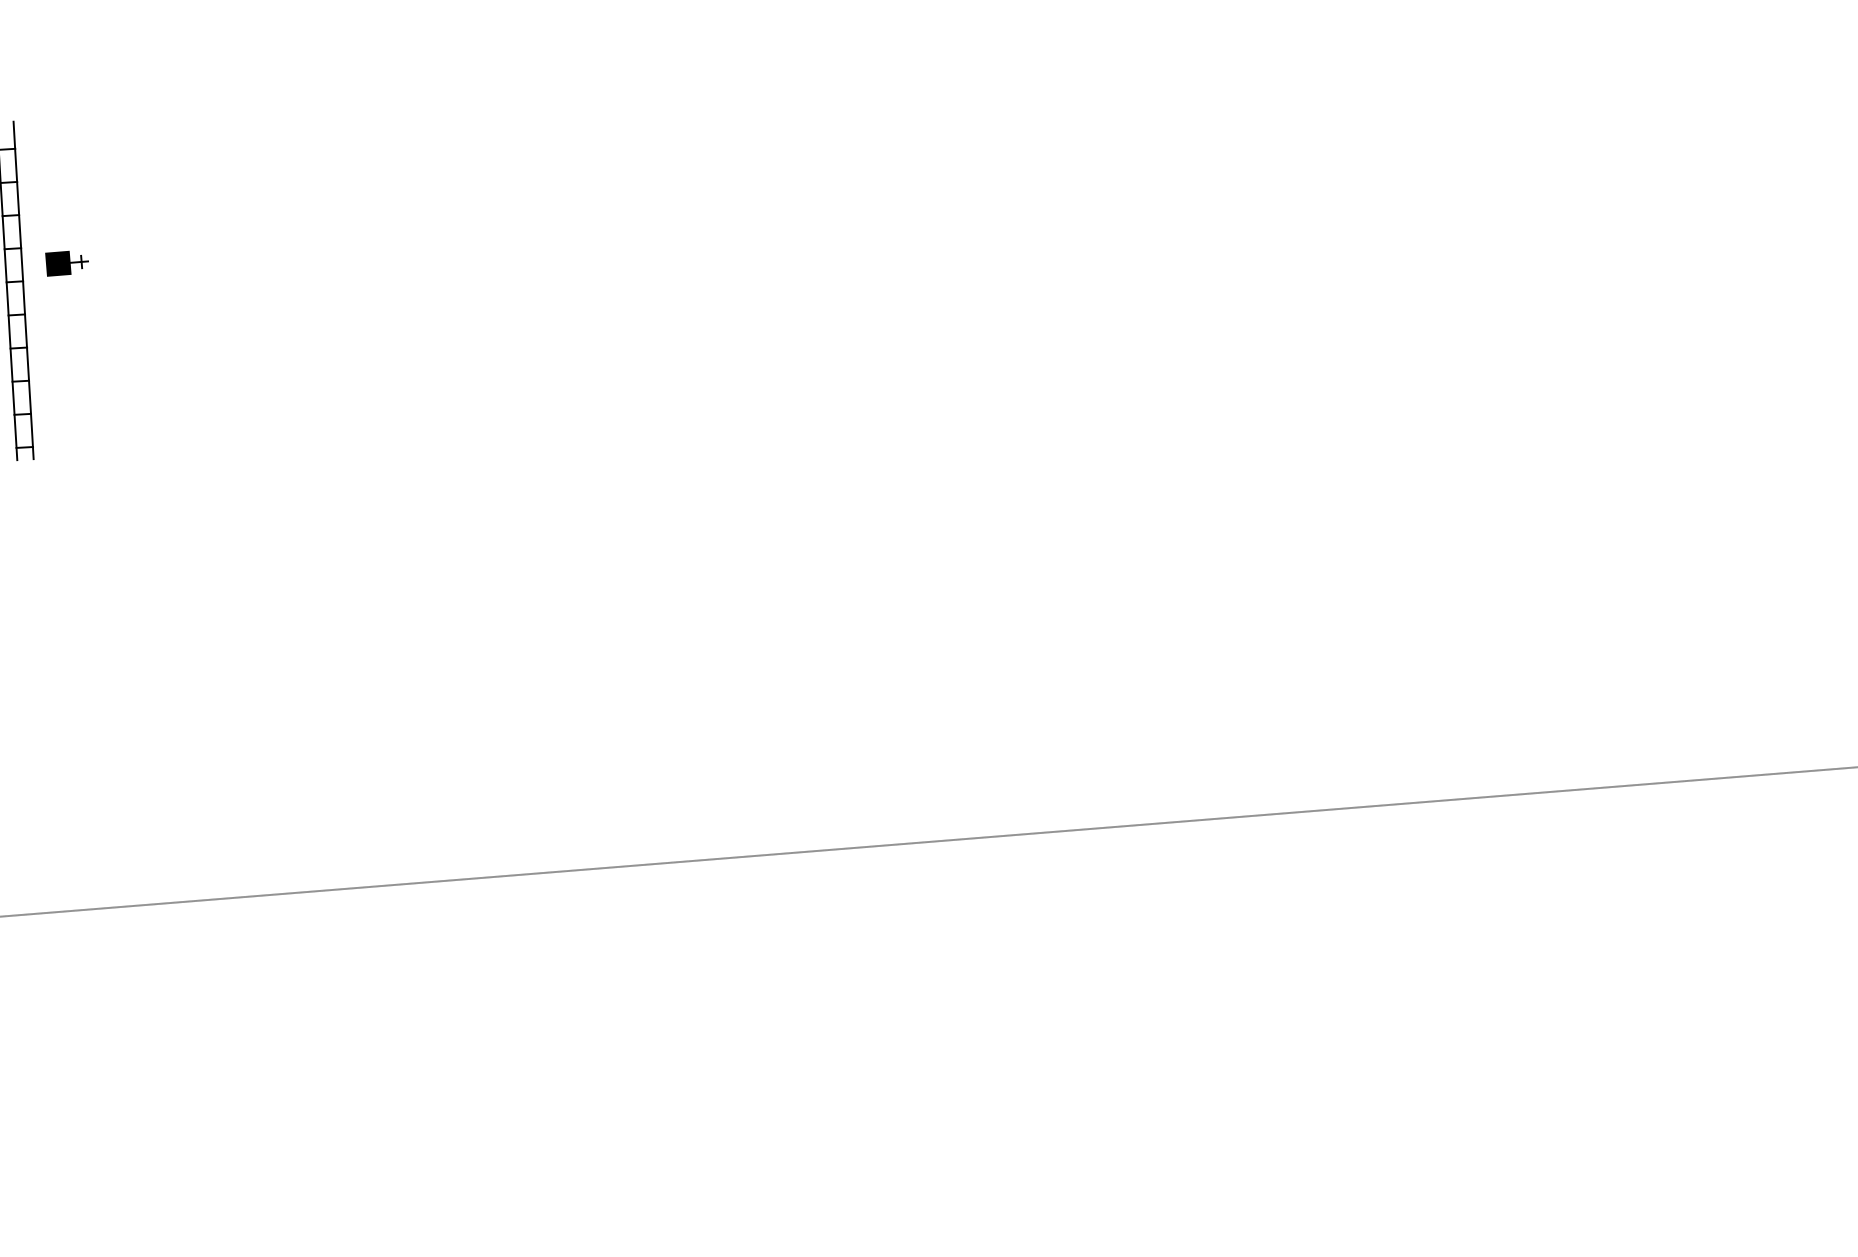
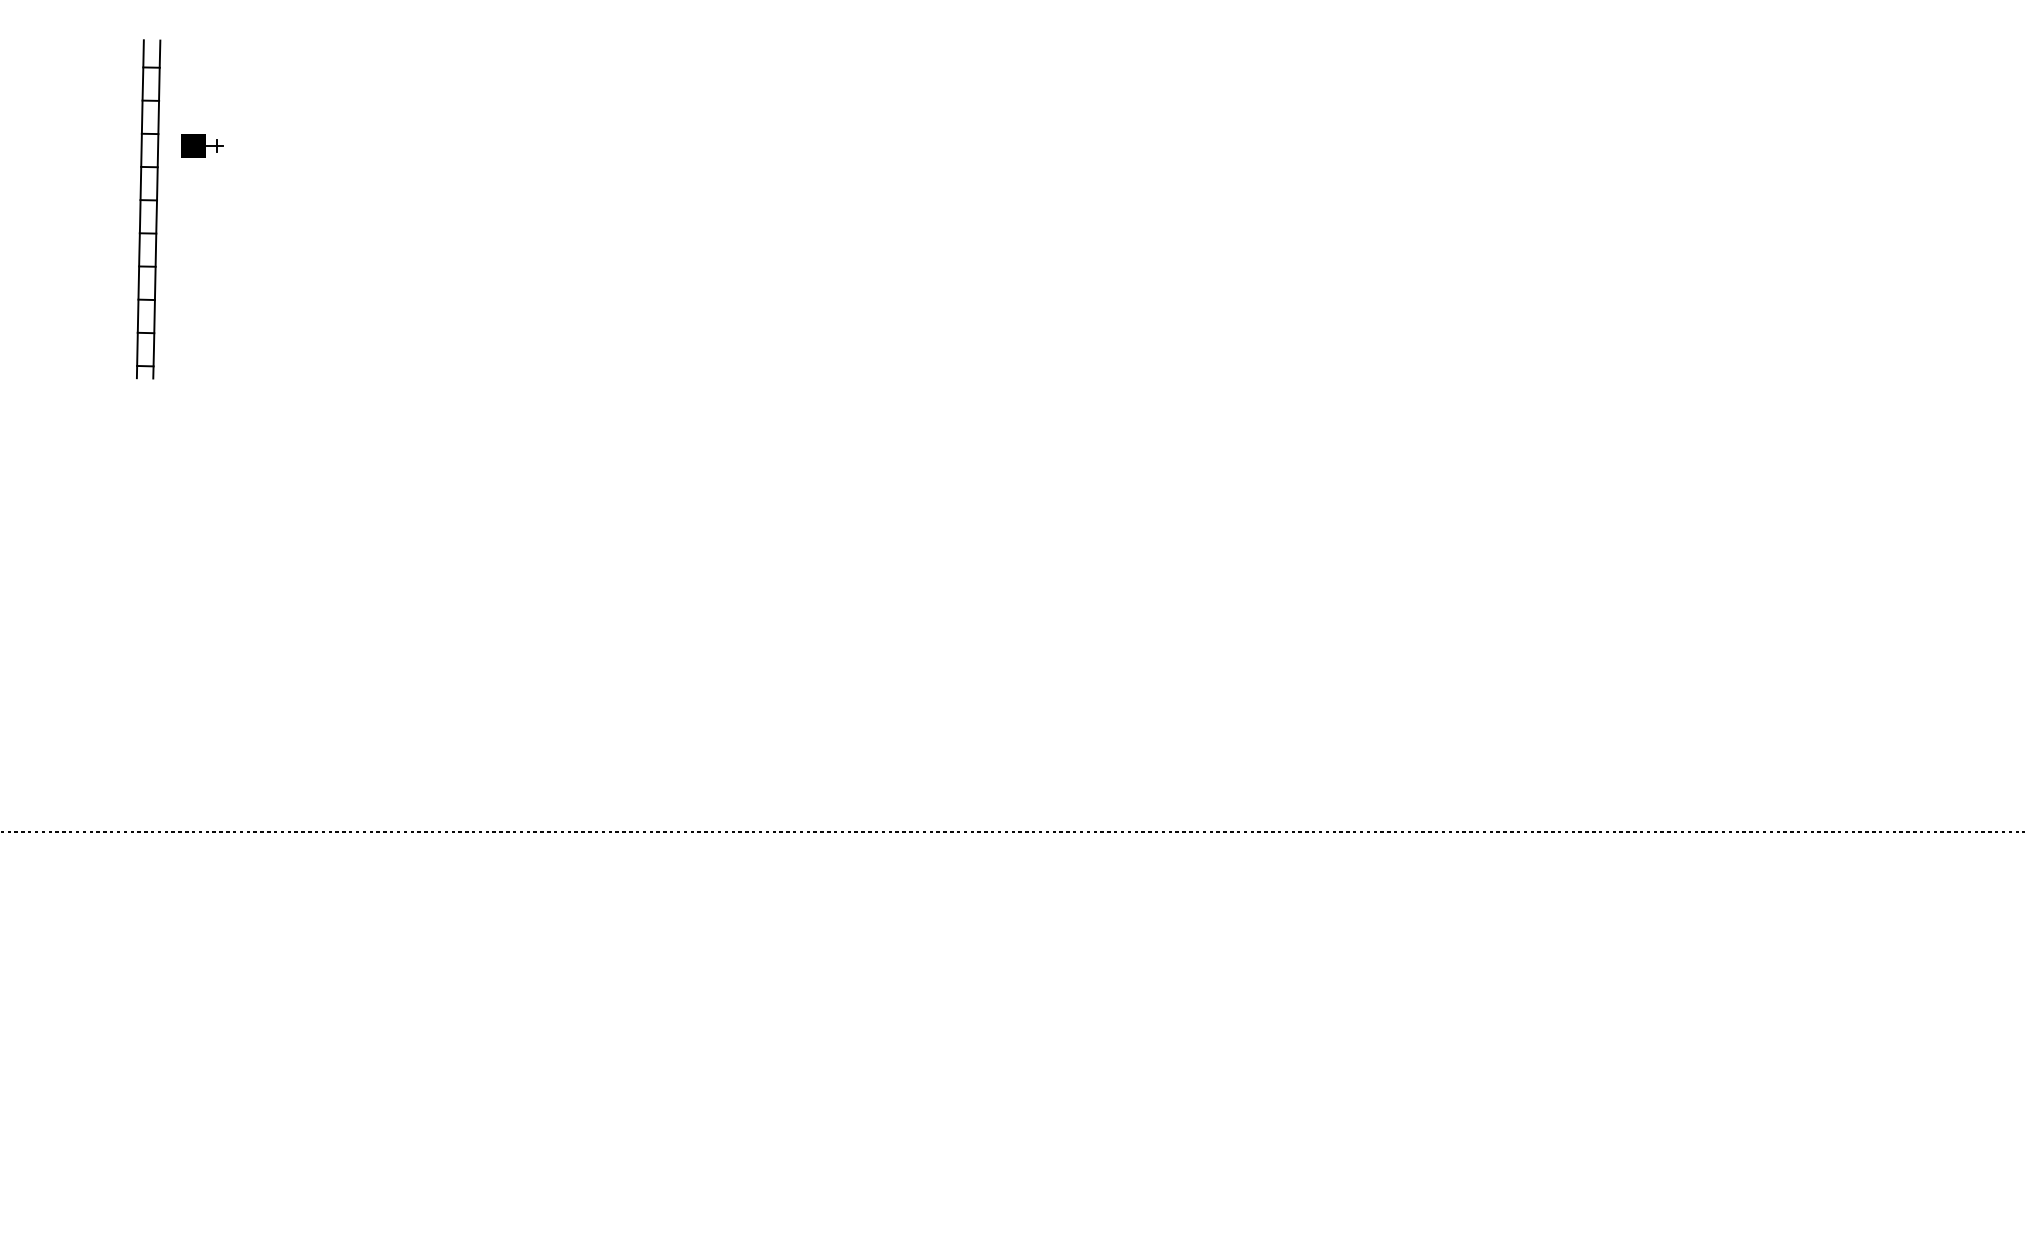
part: (67, 262) -> (202, 145), moved

